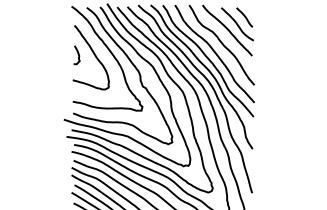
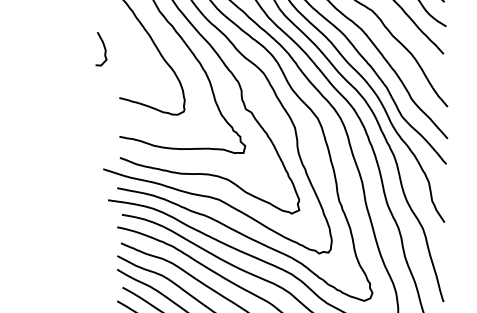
curve: (77, 54) -> (102, 47), moved

